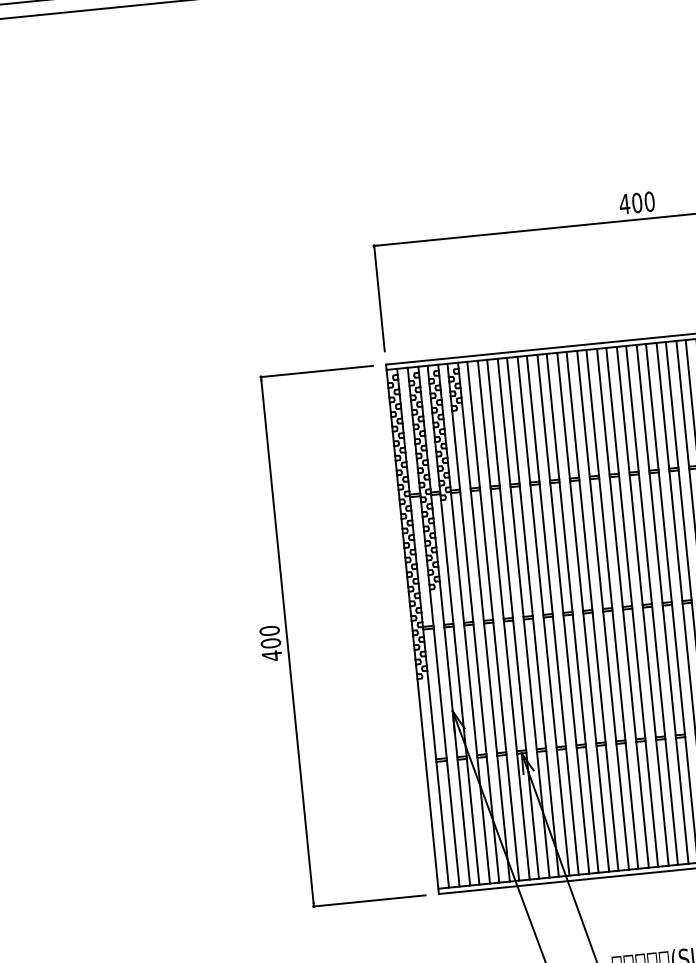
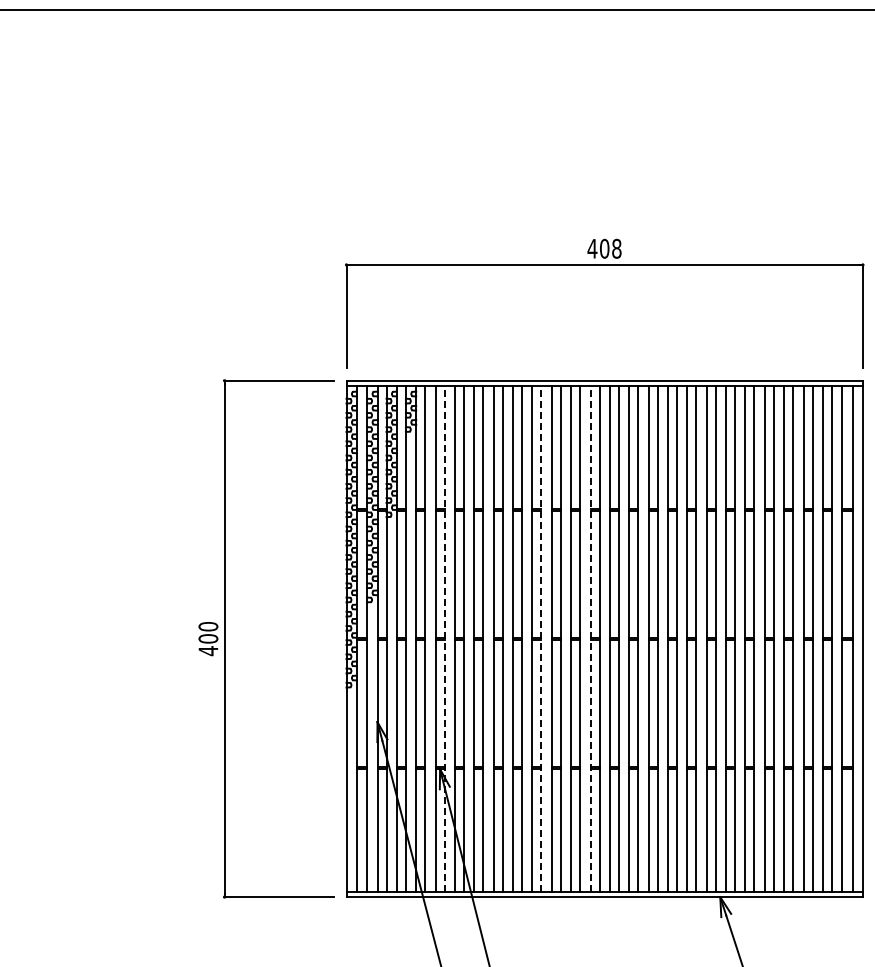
text: (649, 201) -> (616, 248), 400 -> 408
line: (662, 603) -> (590, 638), solid -> dashed
line: (612, 608) -> (541, 638), solid -> dashed
line: (512, 618) -> (444, 638), solid -> dashed

